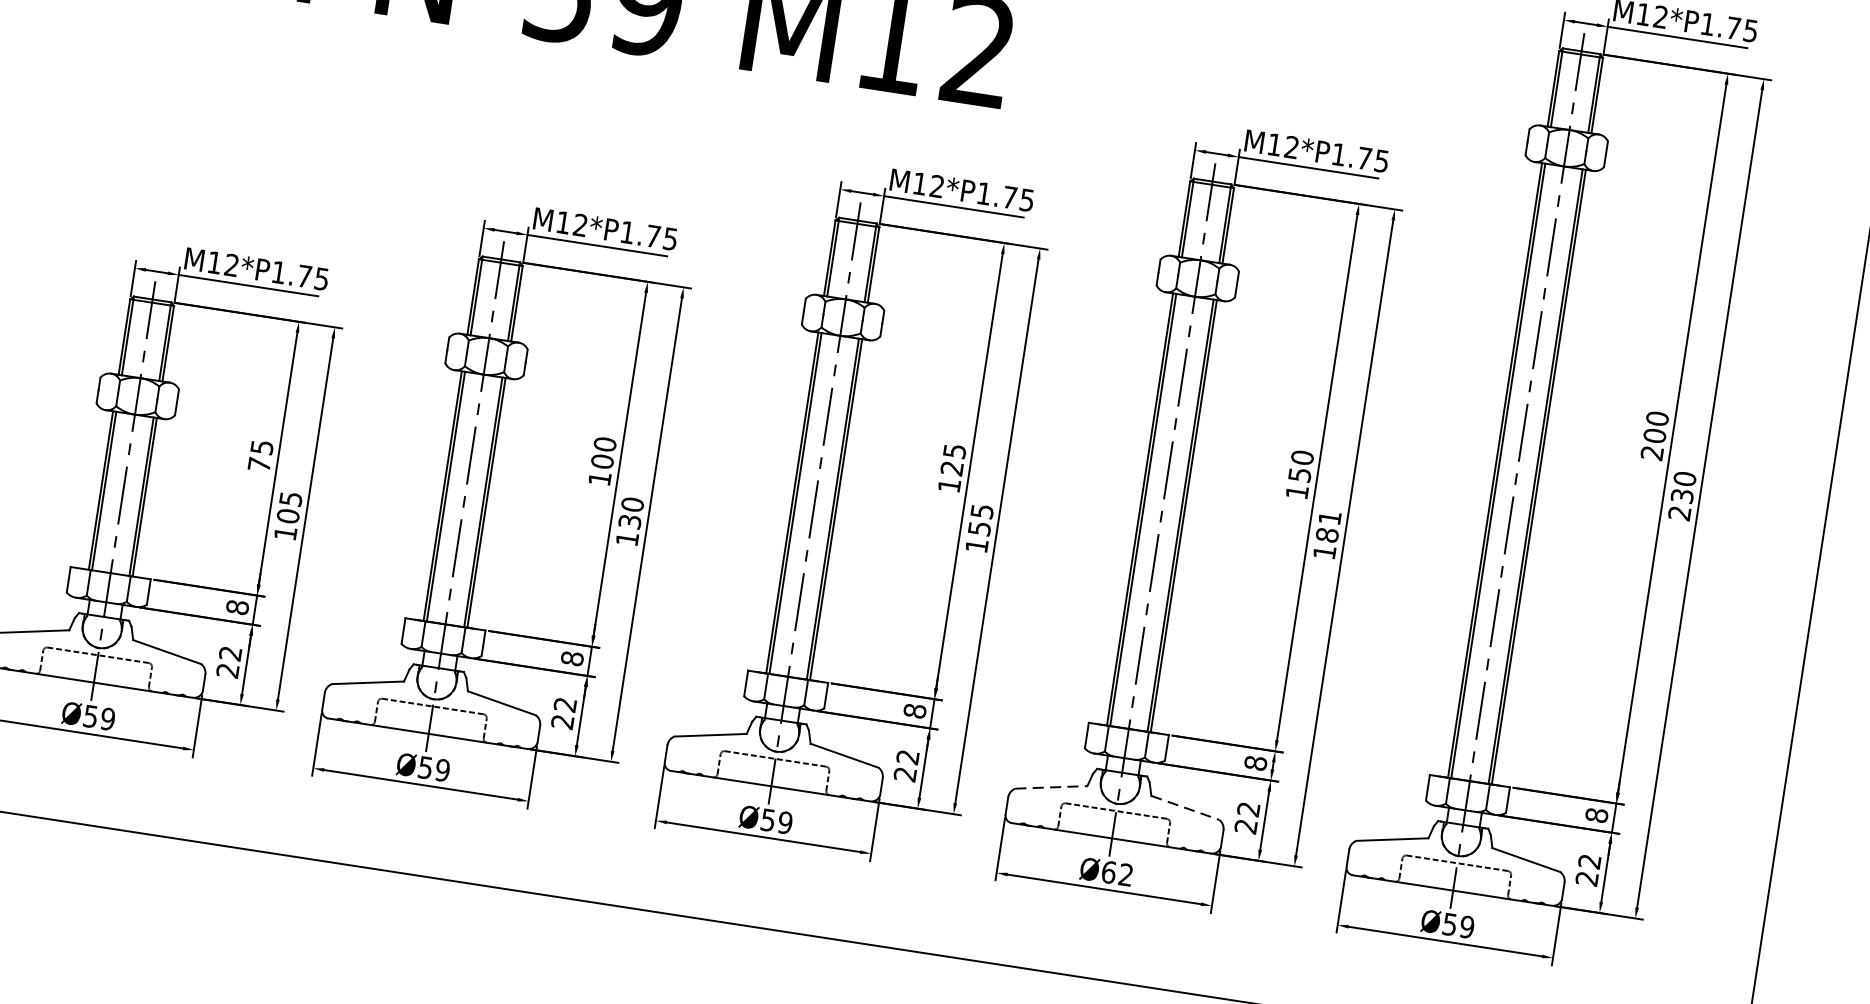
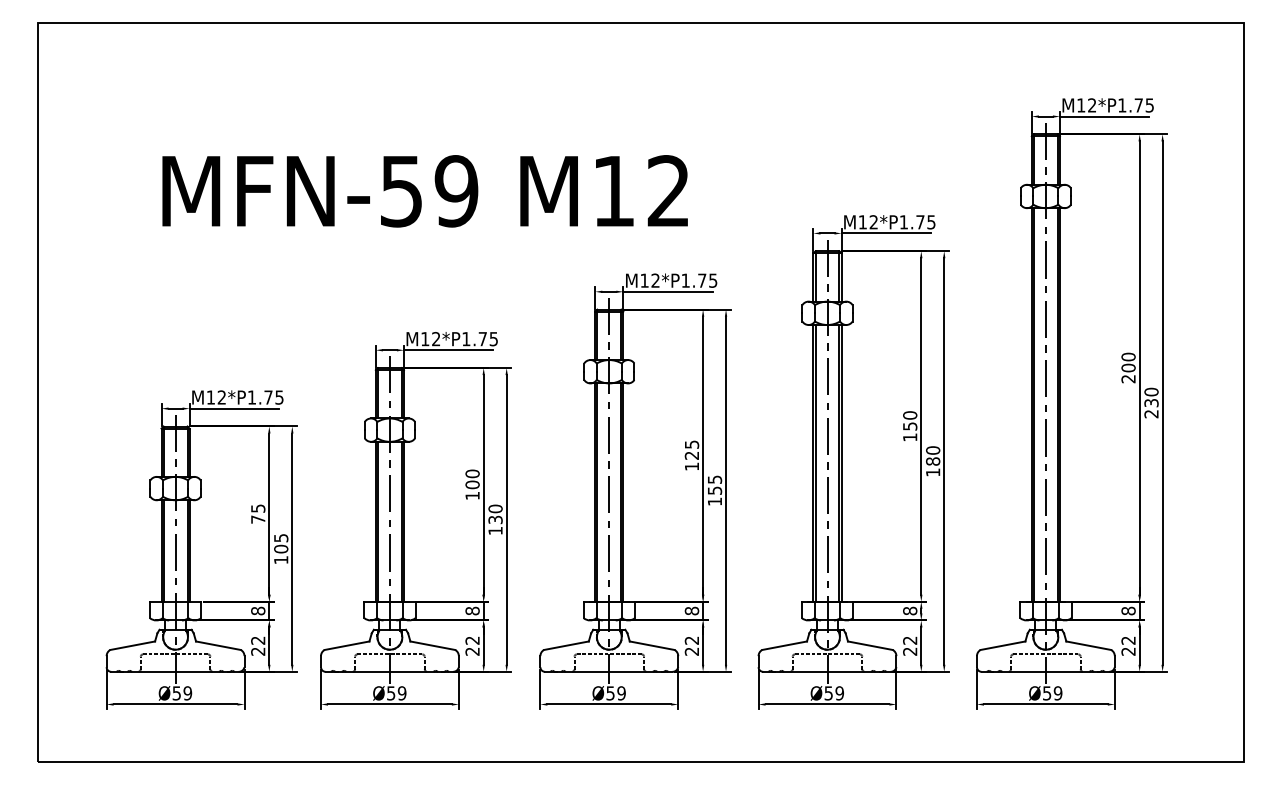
text: (1330, 518) -> (933, 450), 181 -> 180
line: (1051, 787) -> (784, 645), dashed -> solid
line: (1185, 807) -> (870, 645), dashed -> solid
text: (1116, 873) -> (833, 693), Ø62 -> Ø59

